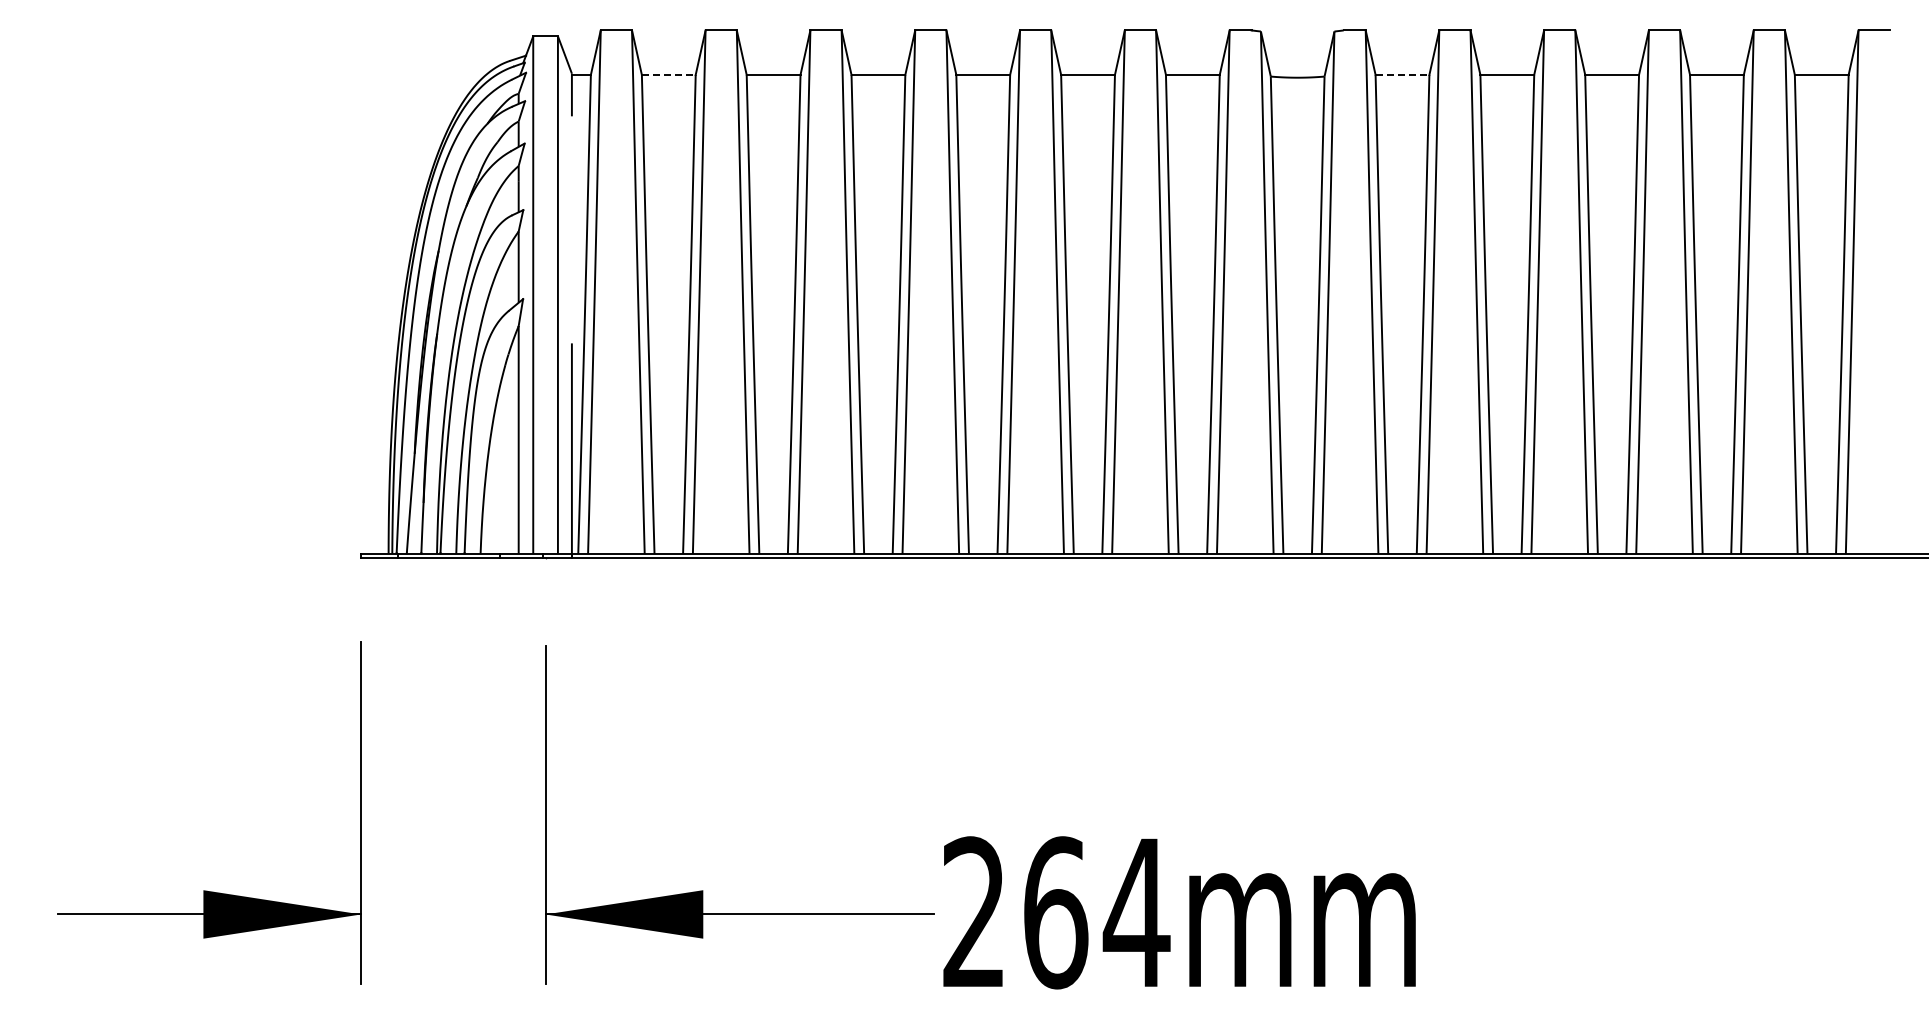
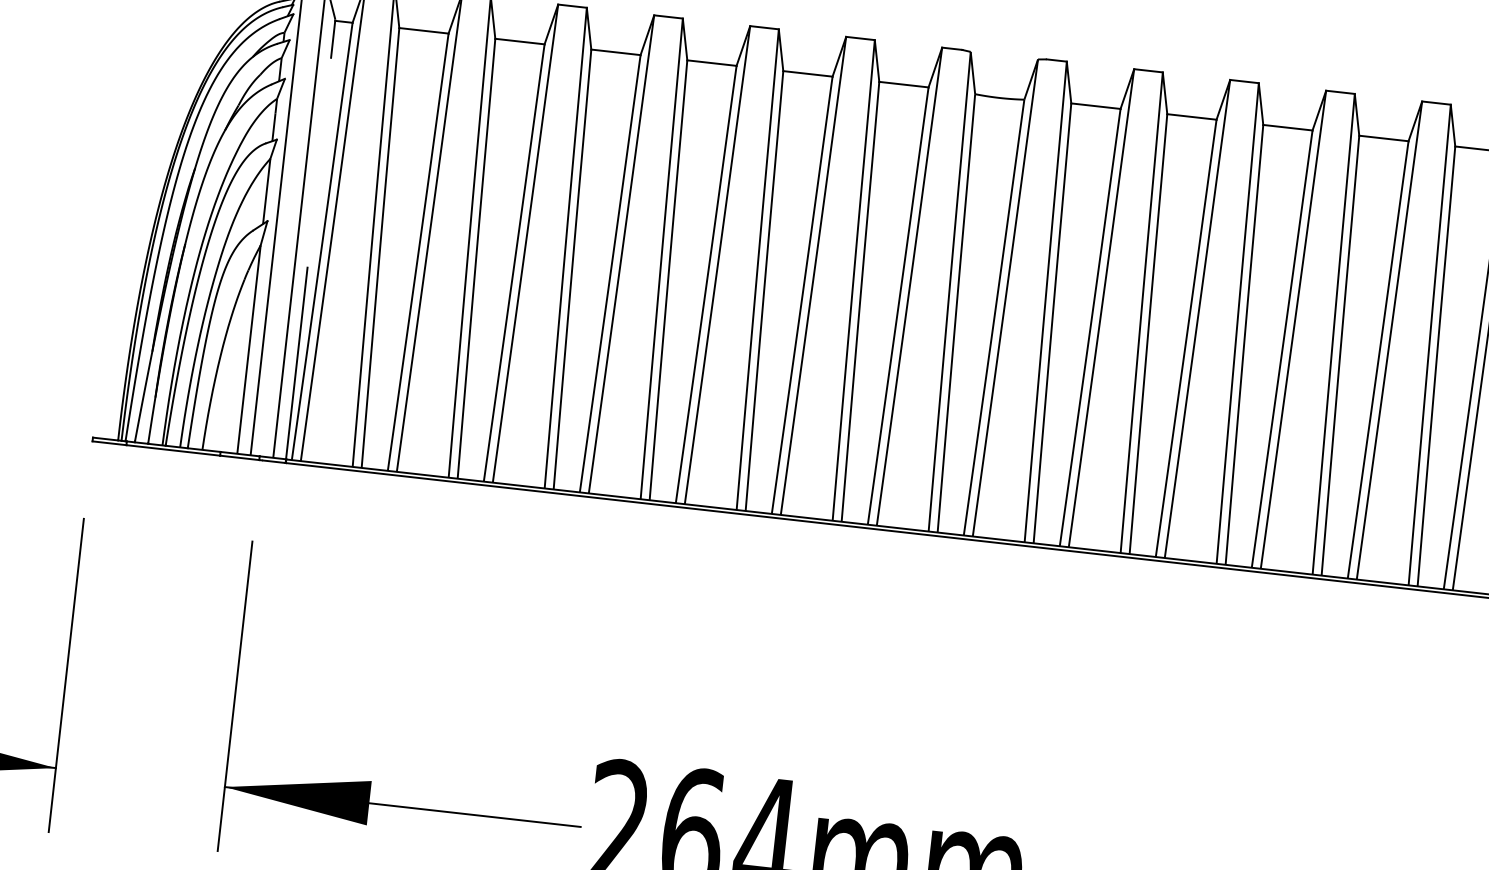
line: (668, 74) -> (423, 30), dashed -> solid
line: (1402, 74) -> (1095, 105), dashed -> solid

